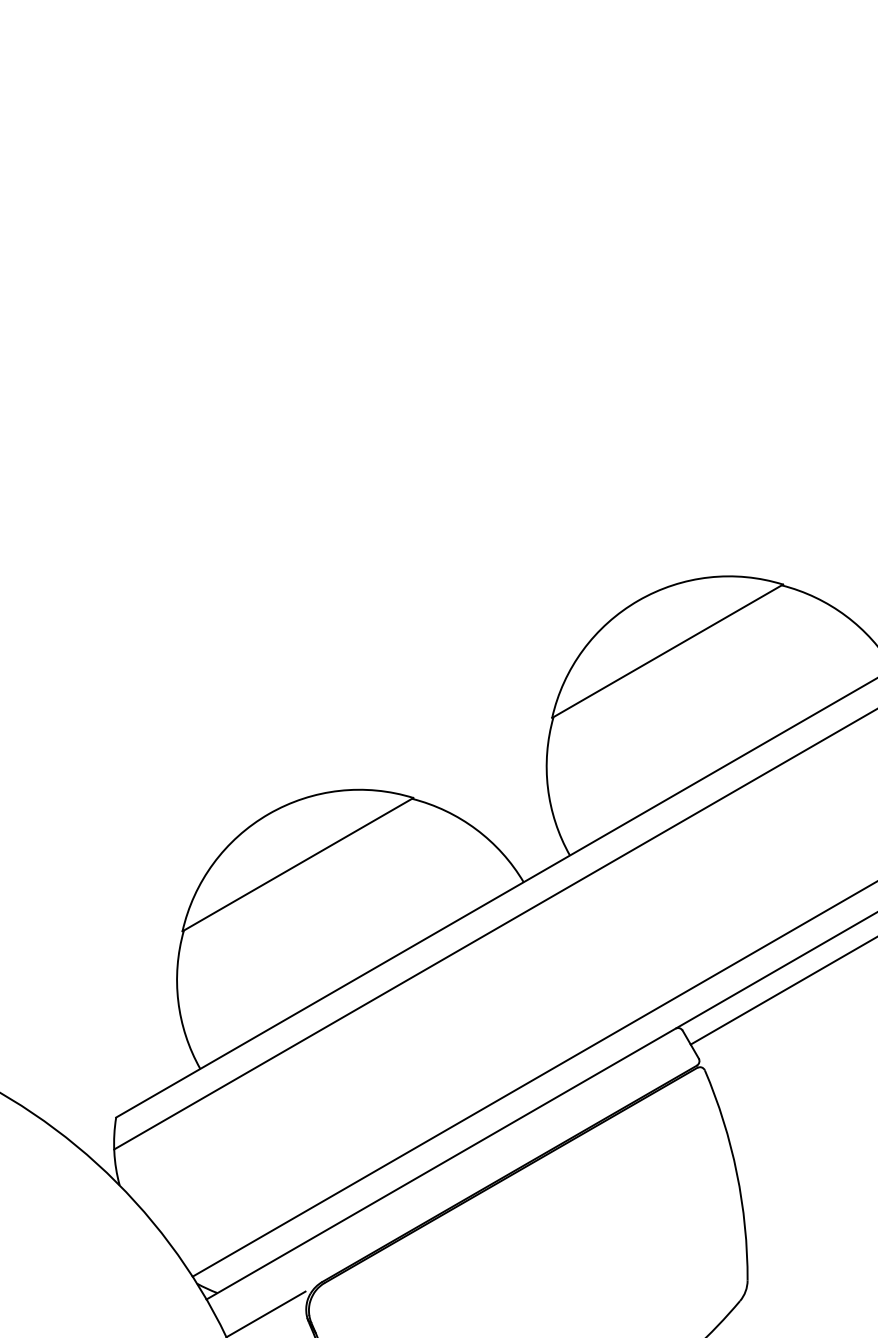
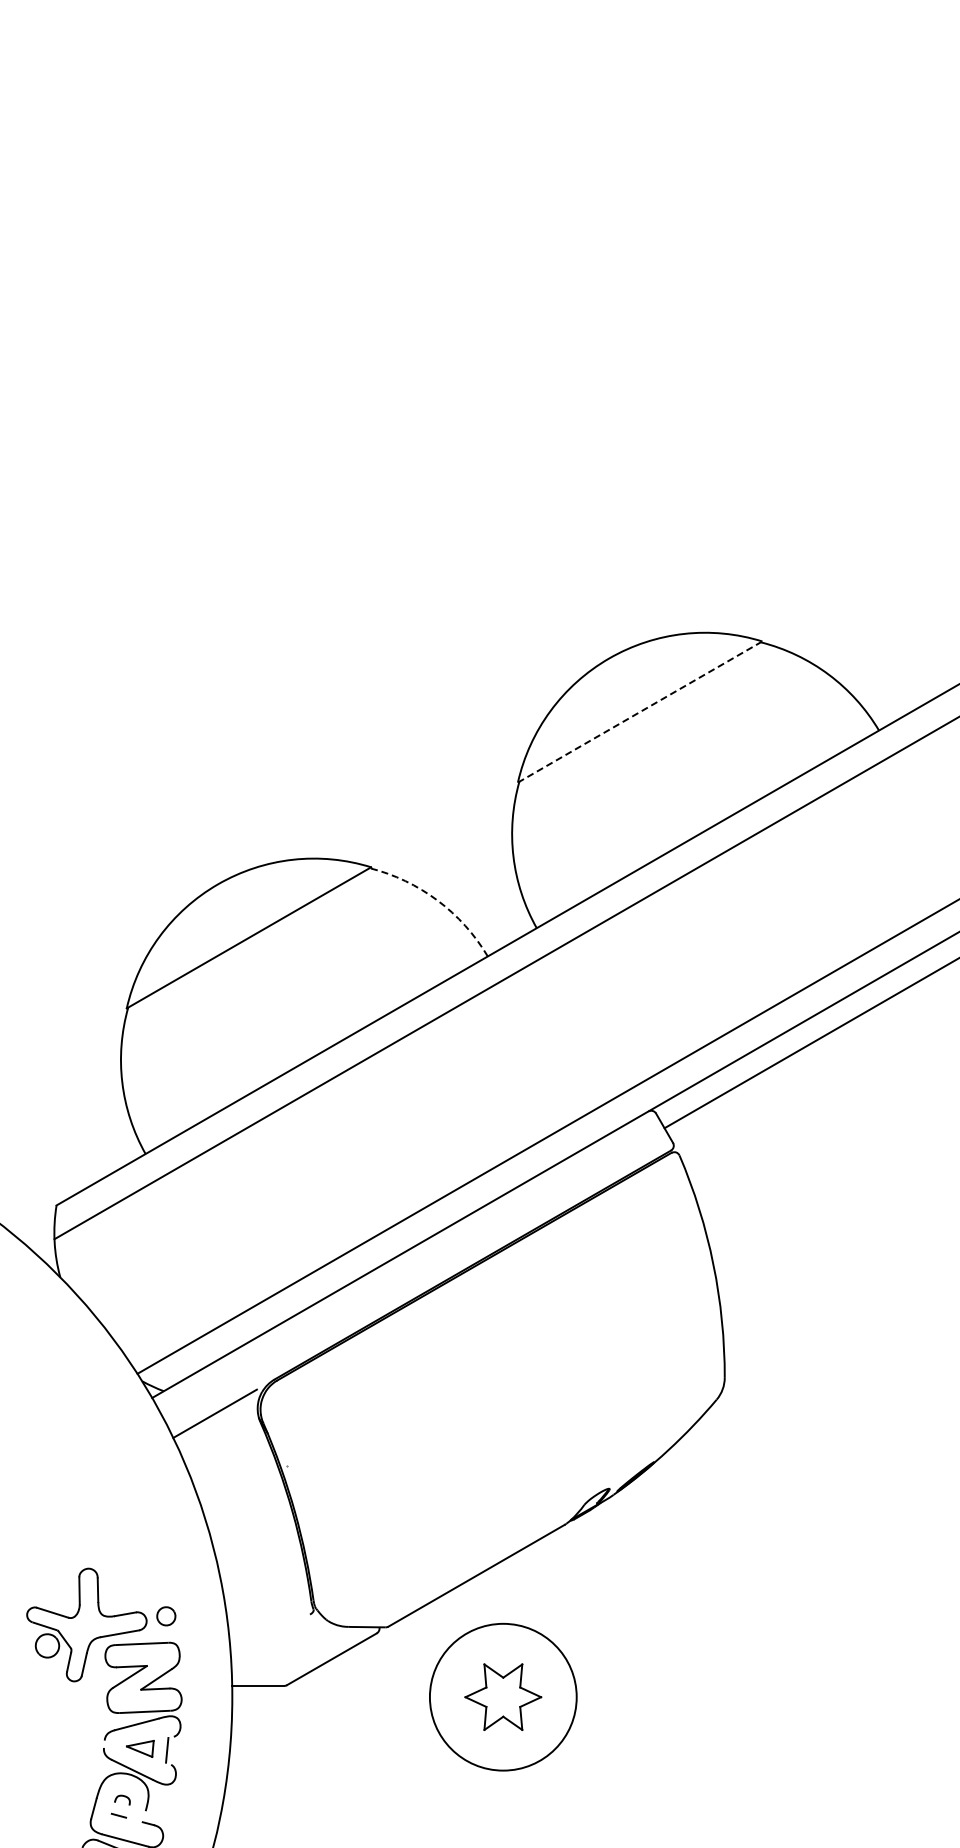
line: (667, 650) -> (640, 711), solid -> dashed
arc: (476, 829) -> (437, 900), solid -> dashed

